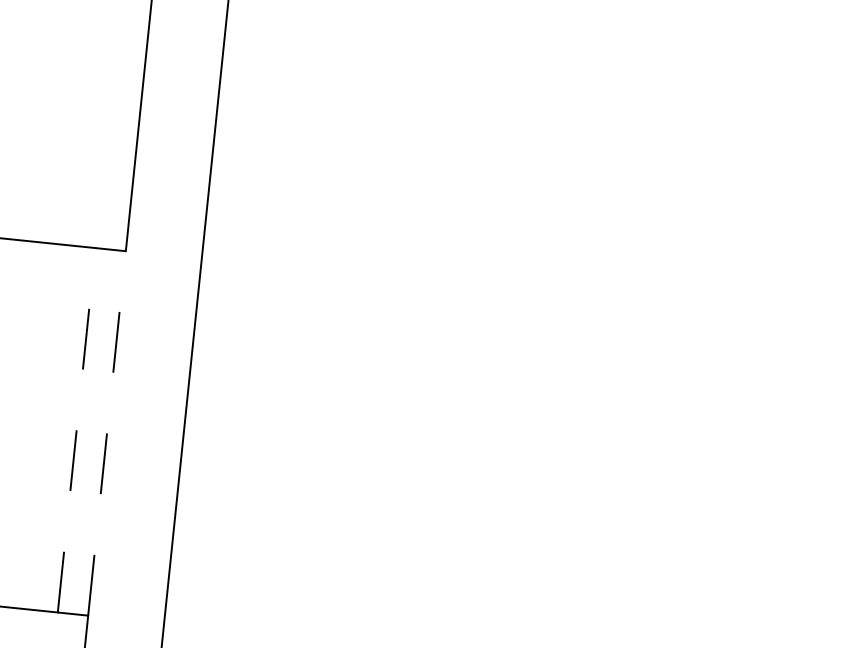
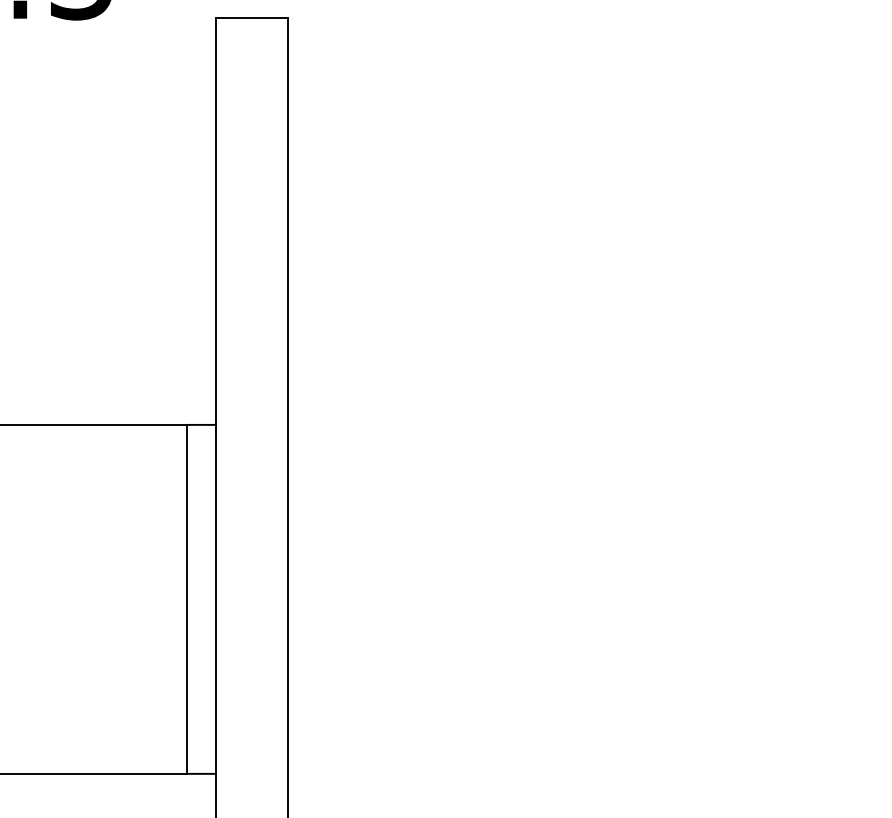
line: (76, 429) -> (186, 598), dashed -> solid
line: (107, 432) -> (215, 598), dashed -> solid

